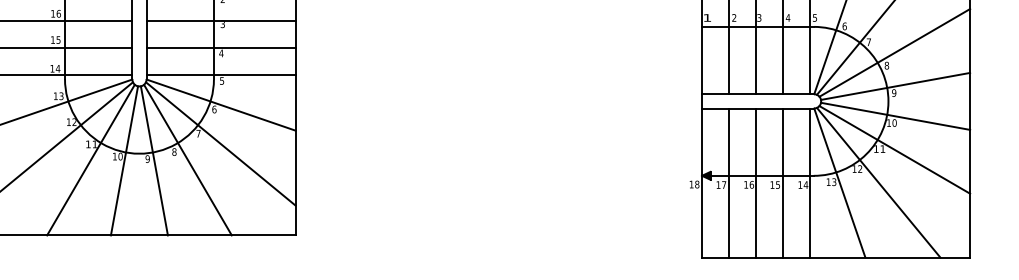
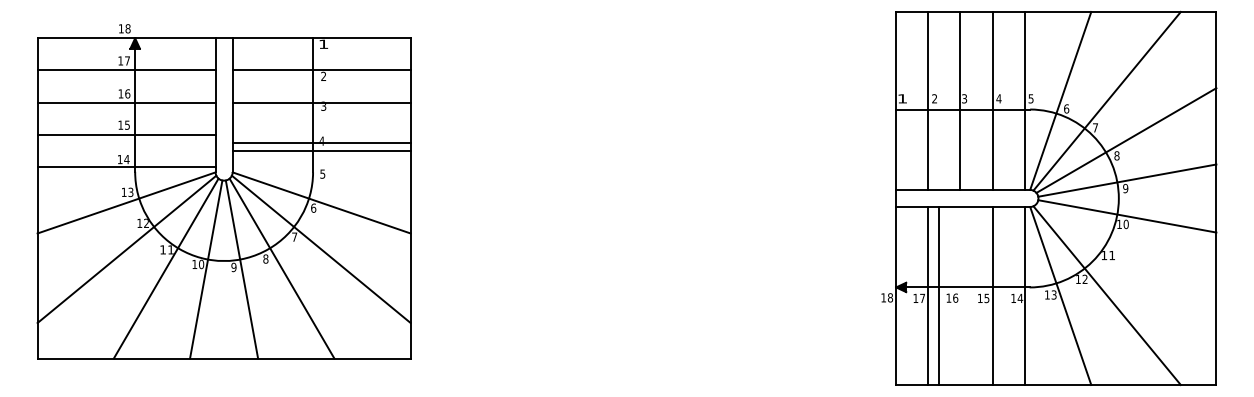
line: (220, 47) -> (321, 150), moved
line: (220, 74) -> (321, 142), moved
line: (894, 149) -> (1126, 256), removed
line: (755, 183) -> (939, 296), moved

